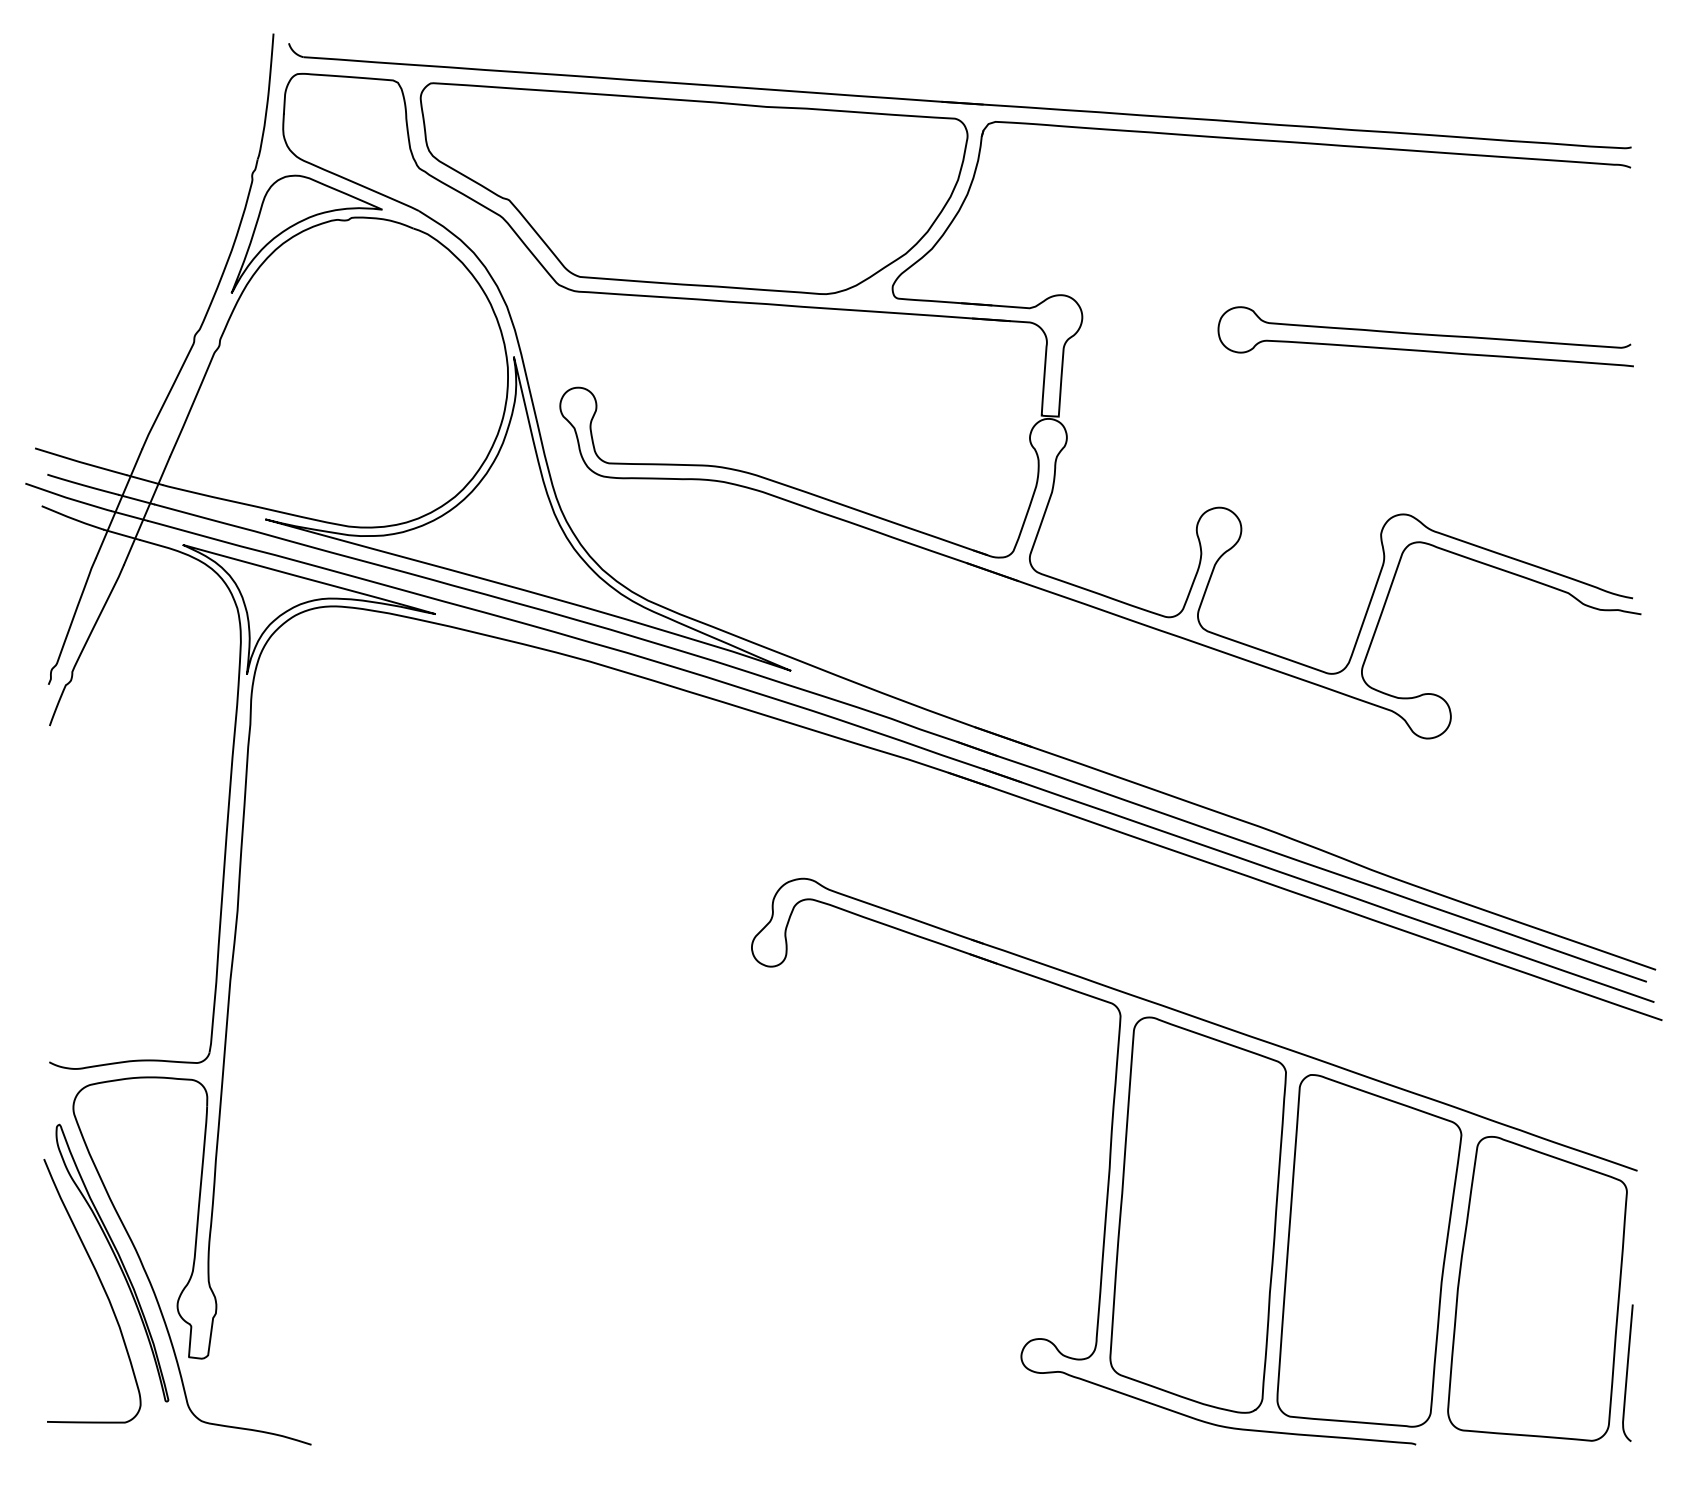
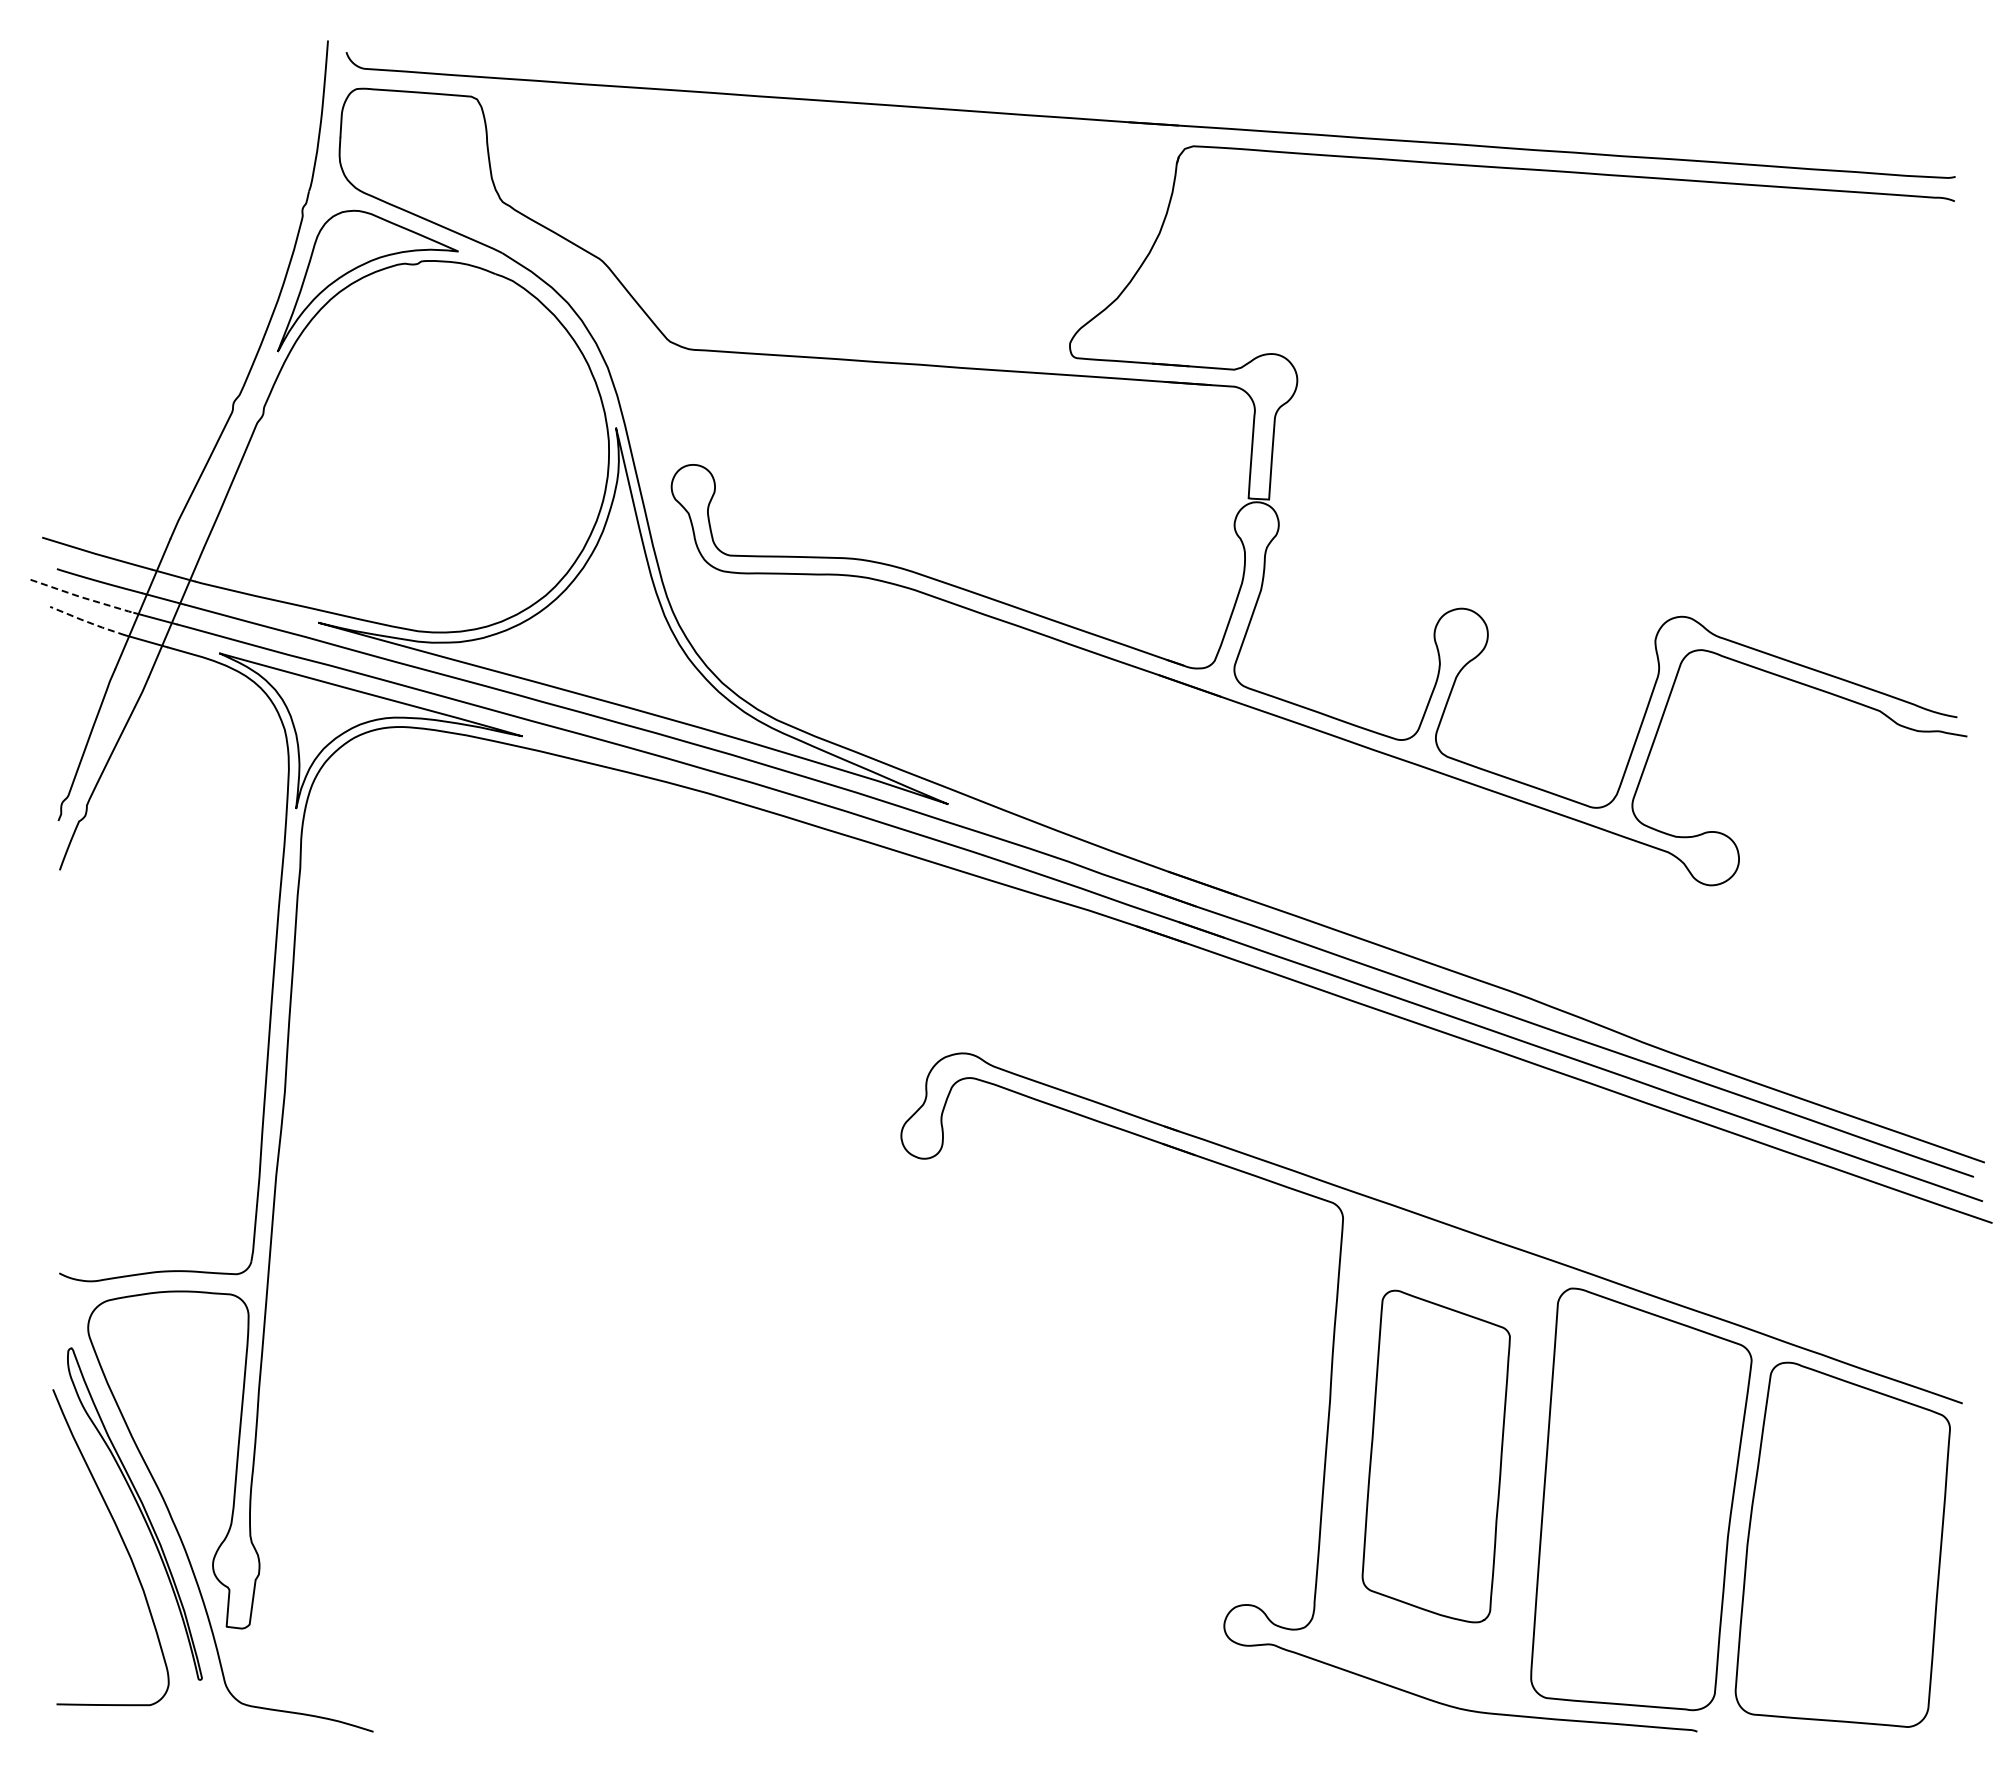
part: (693, 188) -> (831, 226), removed
curve: (1425, 335) -> (1708, 402), removed
line: (68, 498) -> (82, 597), solid -> dashed
line: (72, 518) -> (87, 621), solid -> dashed
part: (1198, 1215) -> (1436, 1456), size x0.7
curve: (1627, 1372) -> (1950, 1645), removed

